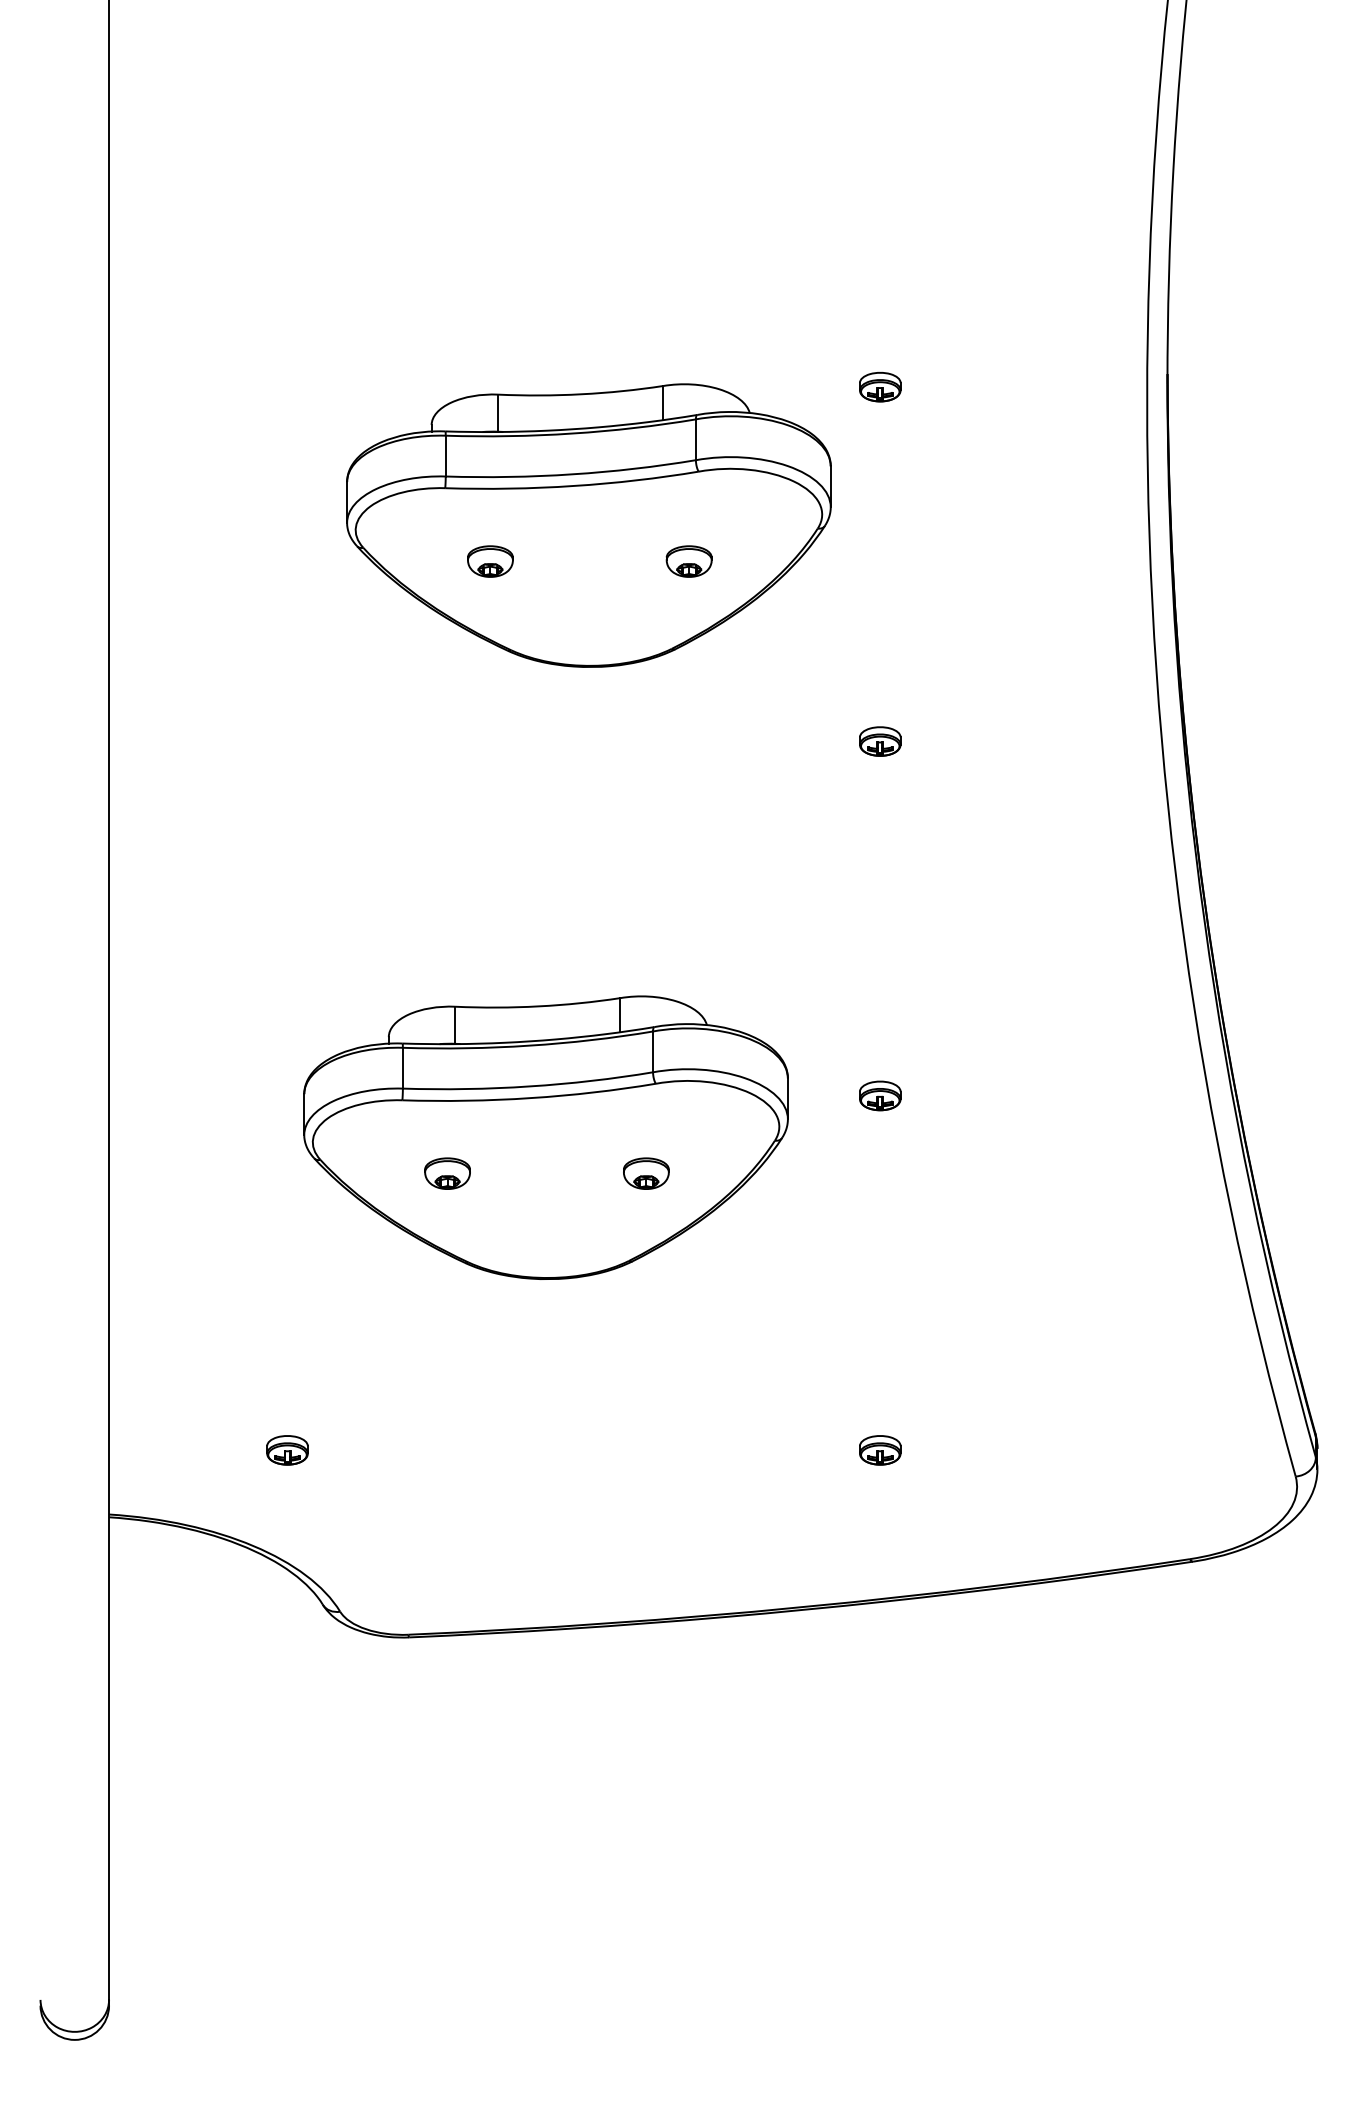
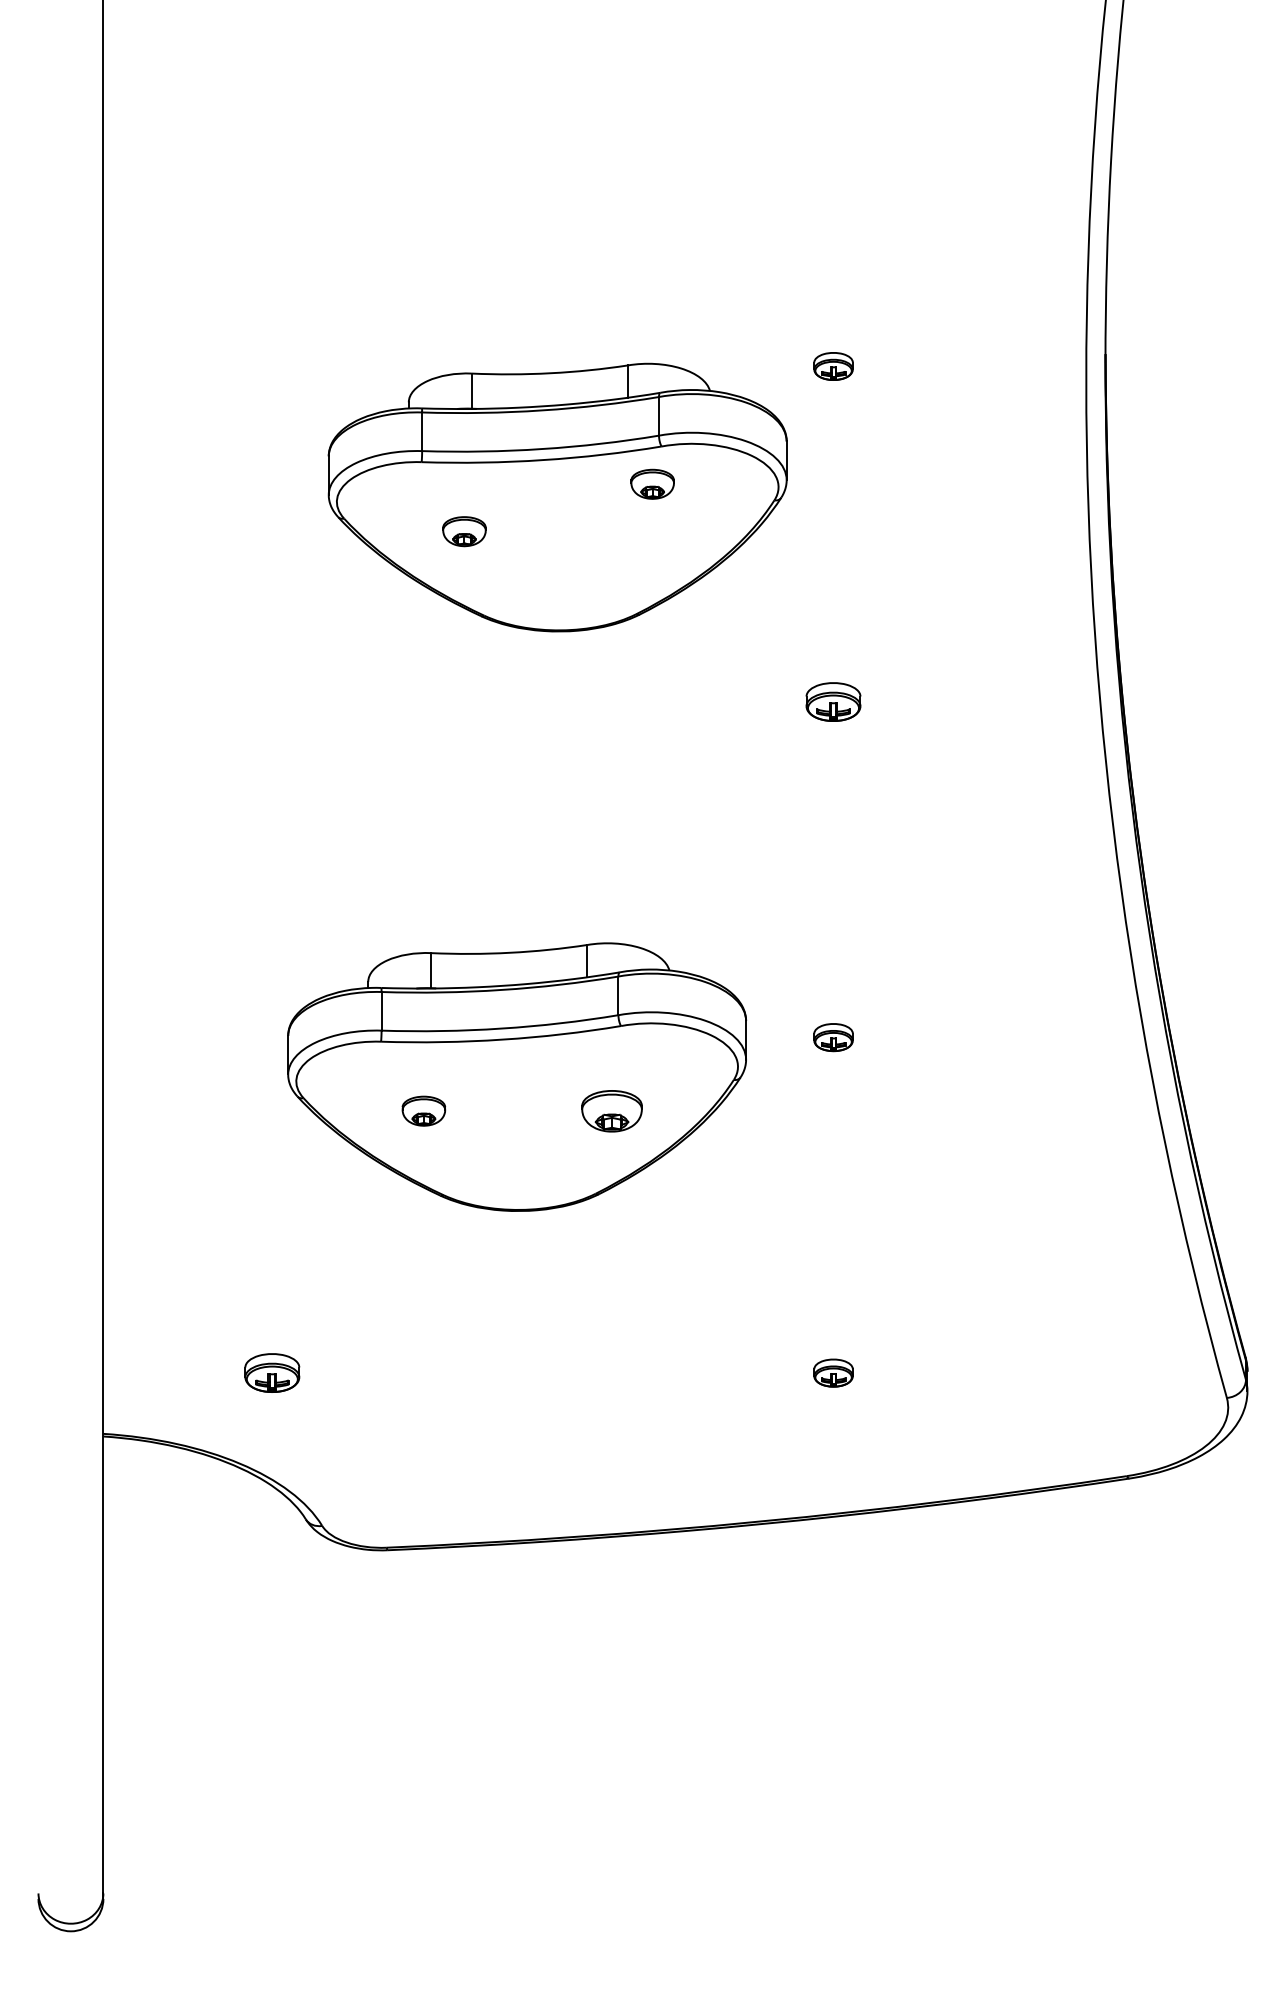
part: (688, 561) -> (651, 484), moved
part: (880, 741) -> (833, 701), size x1.4
part: (646, 1173) -> (612, 1111), size x1.4
part: (287, 1450) -> (272, 1373), size x1.4

